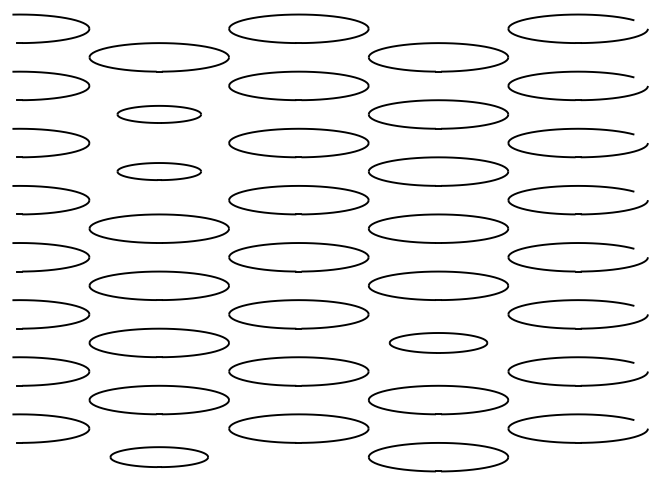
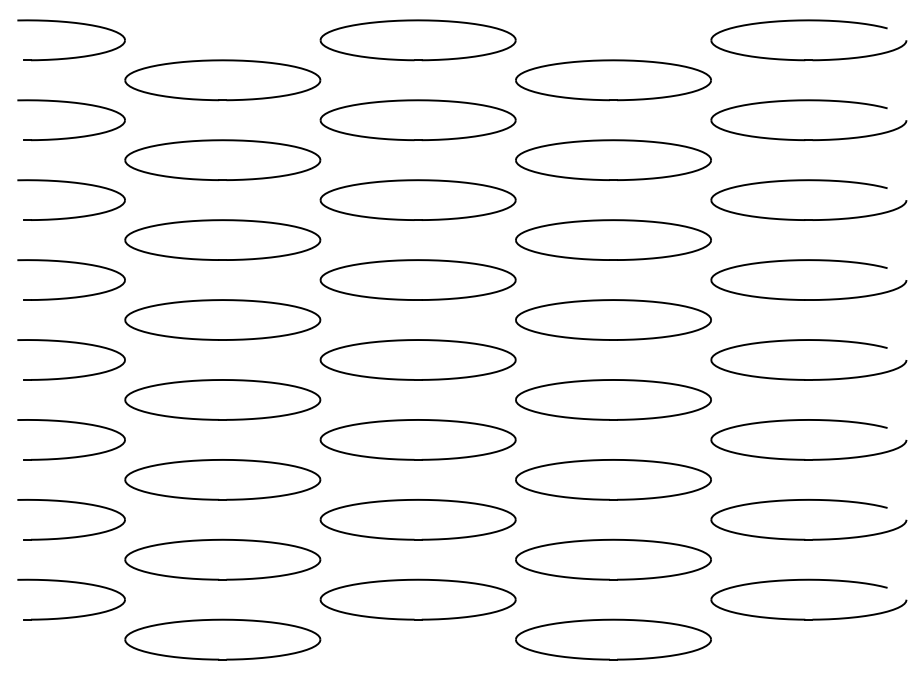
part: (159, 113) -> (222, 159), size x1.67
part: (159, 171) -> (222, 239), size x1.67
part: (438, 342) -> (613, 479), size x1.43
part: (159, 457) -> (222, 639), size x1.43

